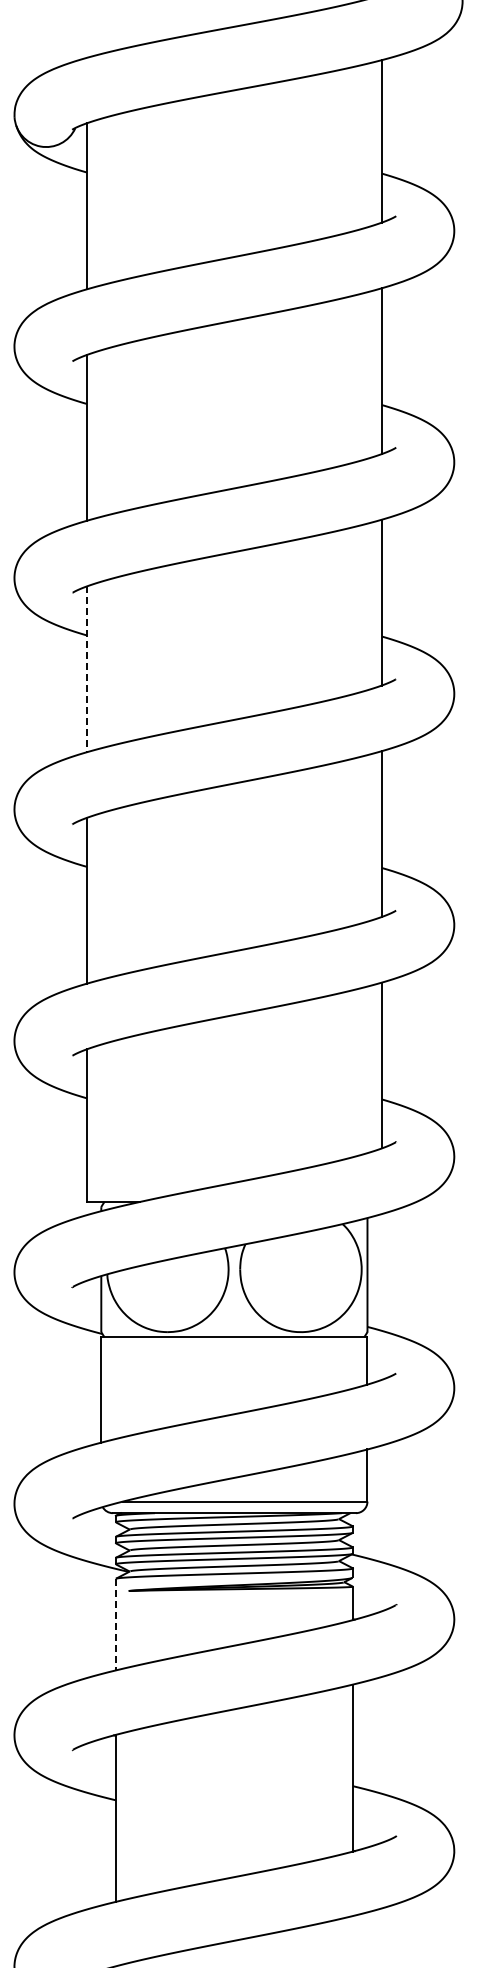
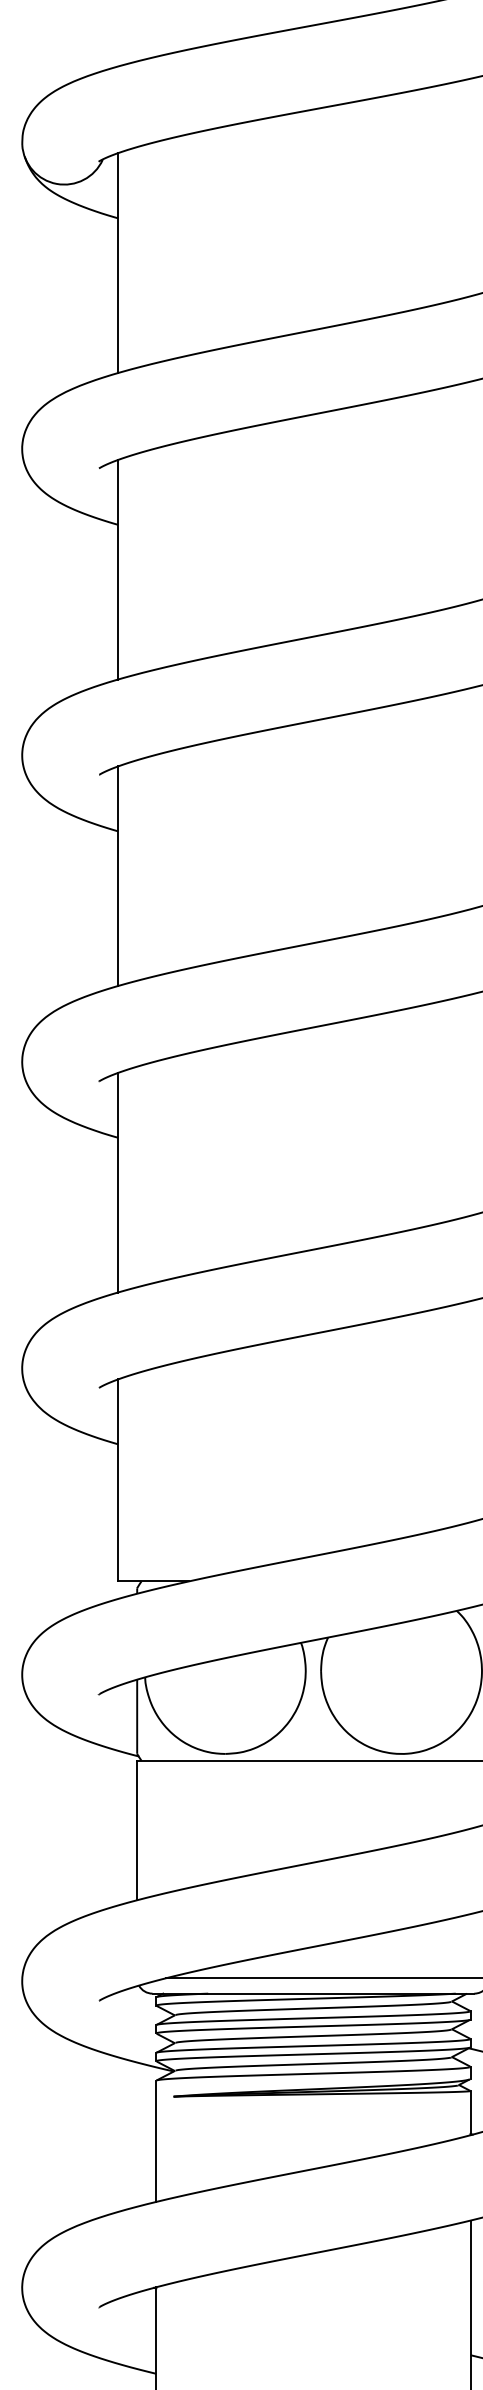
line: (86, 669) -> (117, 876), dashed -> solid
line: (115, 1624) -> (155, 2141), dashed -> solid

